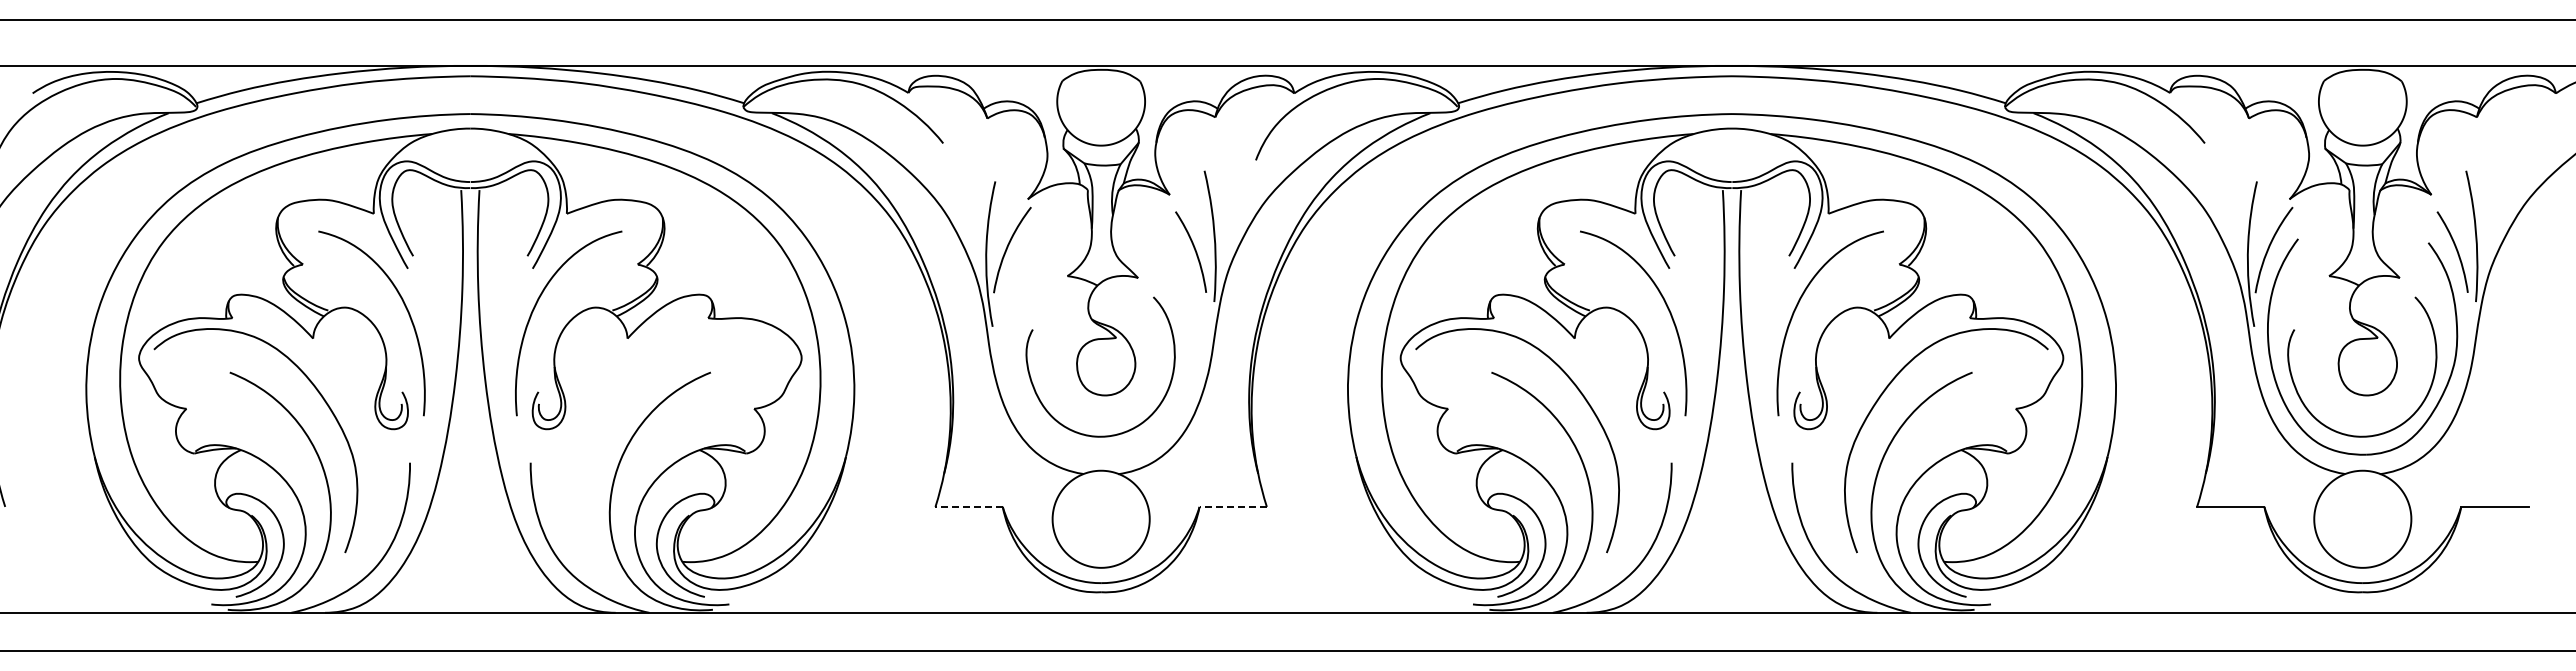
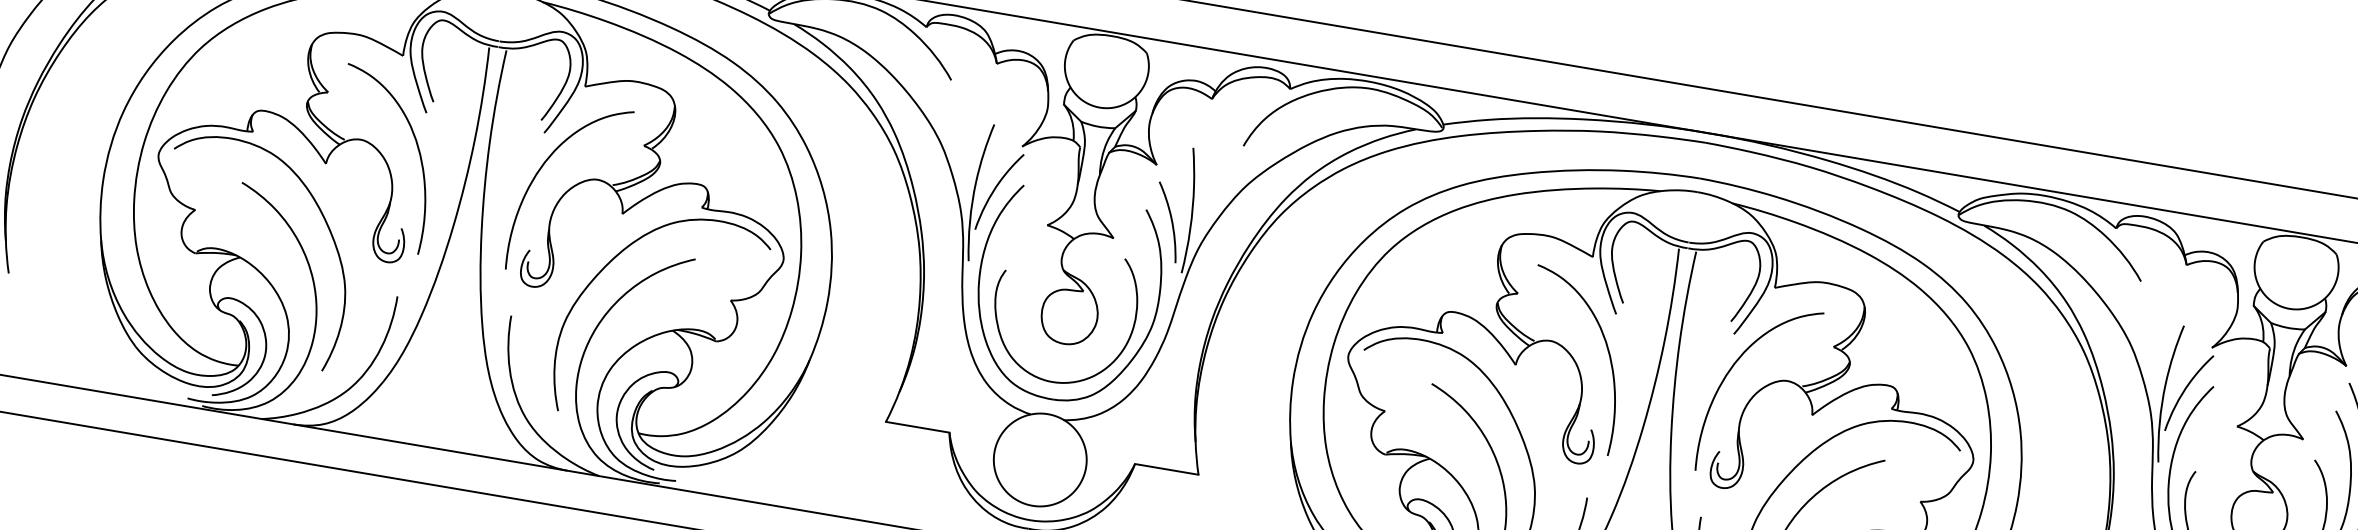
part: (1010, 361) -> (979, 296), added
curve: (621, 394) -> (607, 265), added
line: (969, 506) -> (918, 426), dashed -> solid
line: (1233, 506) -> (1167, 469), dashed -> solid

